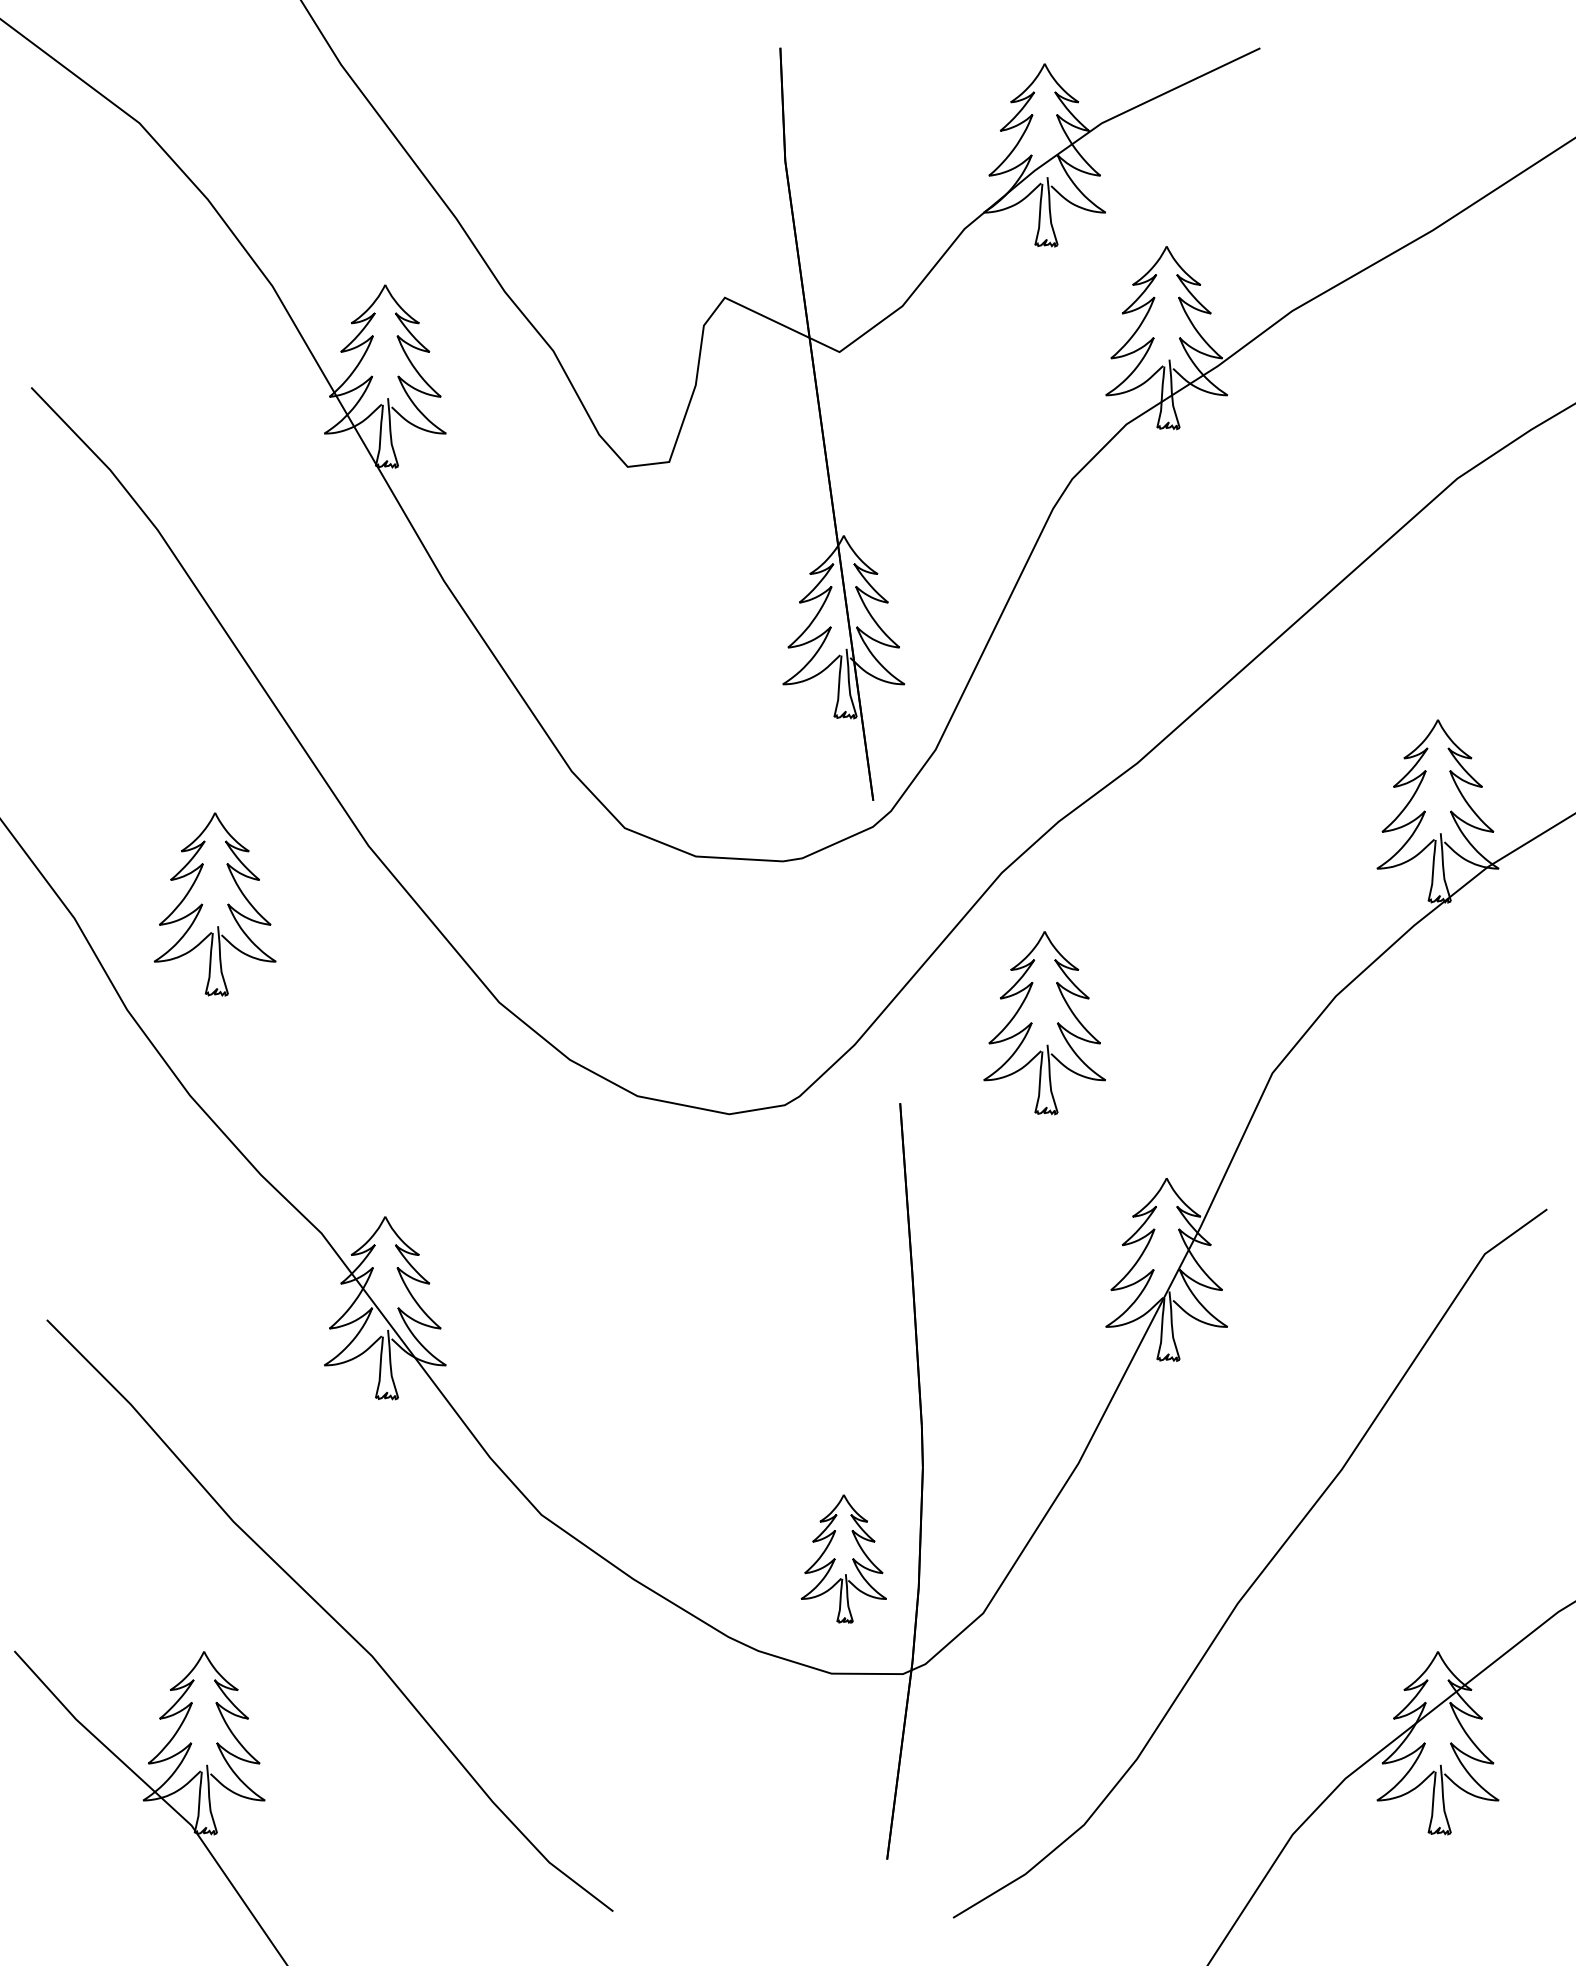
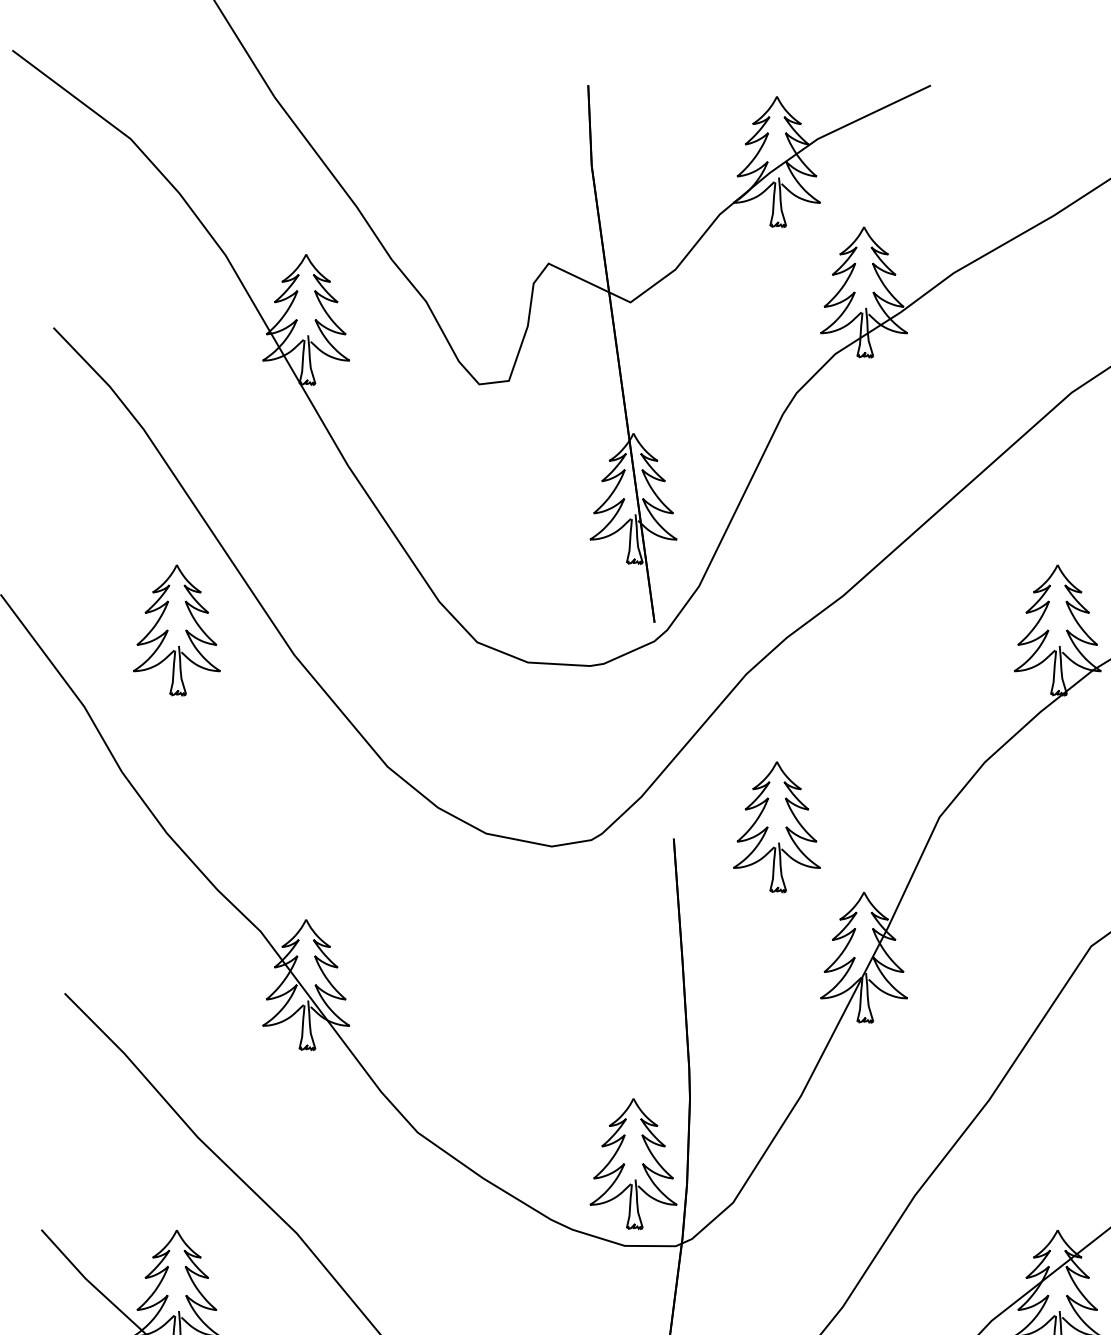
part: (203, 904) -> (168, 630), moved
part: (1044, 1023) -> (776, 827), moved
part: (843, 1558) -> (633, 1163), size x1.43

